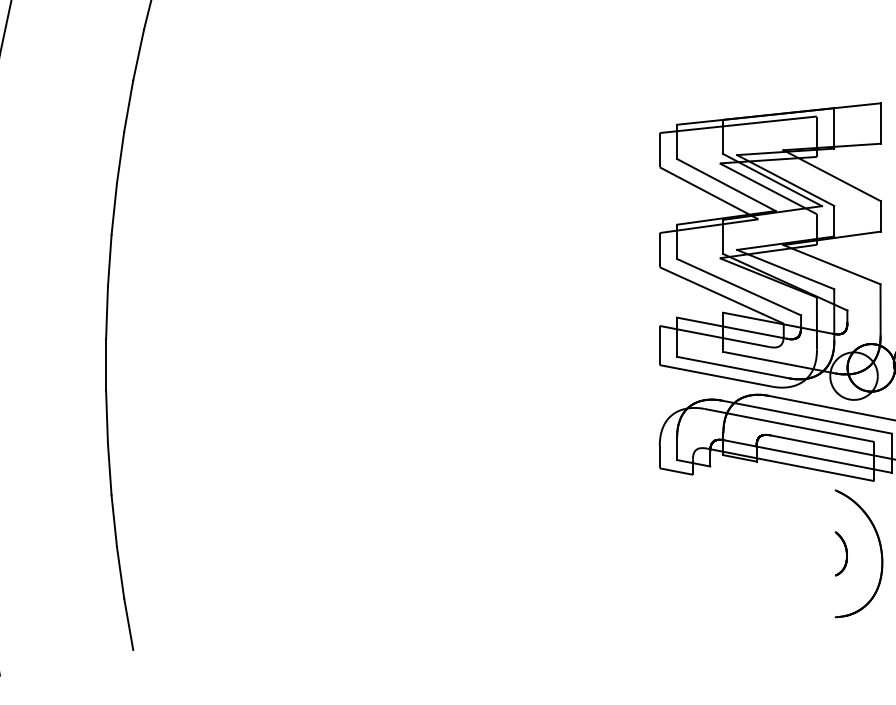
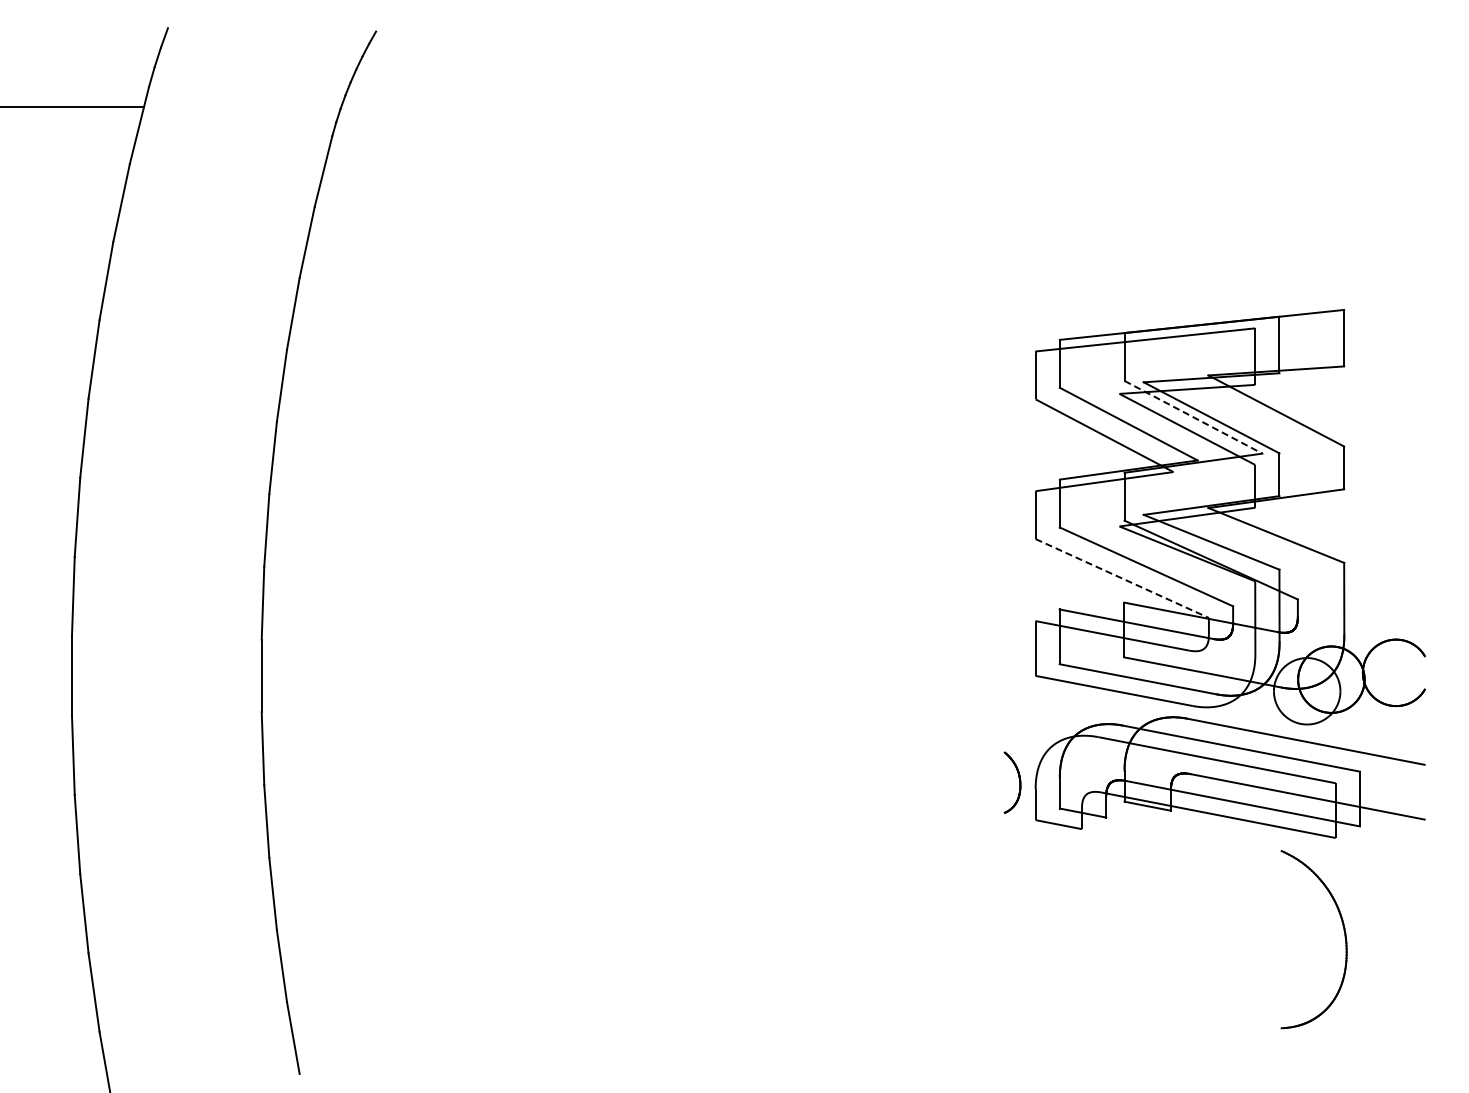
line: (772, 180) -> (1193, 417), solid -> dashed
line: (721, 295) -> (1122, 578), solid -> dashed
part: (846, 553) -> (1019, 782), moved

